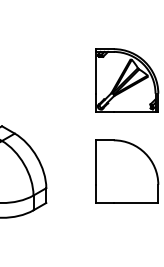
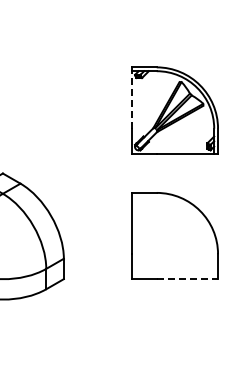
line: (95, 72) -> (131, 99), solid -> dashed
line: (136, 203) -> (187, 279), solid -> dashed

